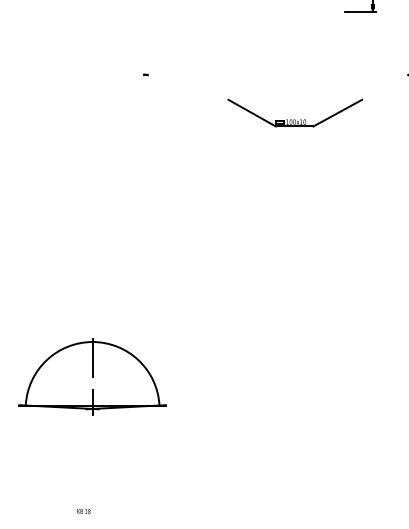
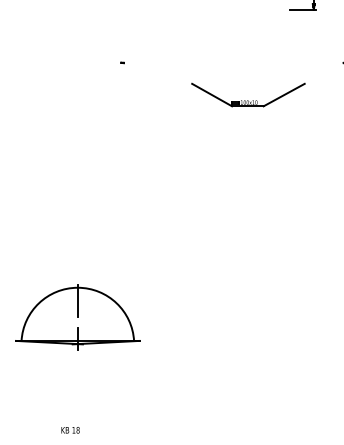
part: (83, 511) -> (70, 430), size x1.67

